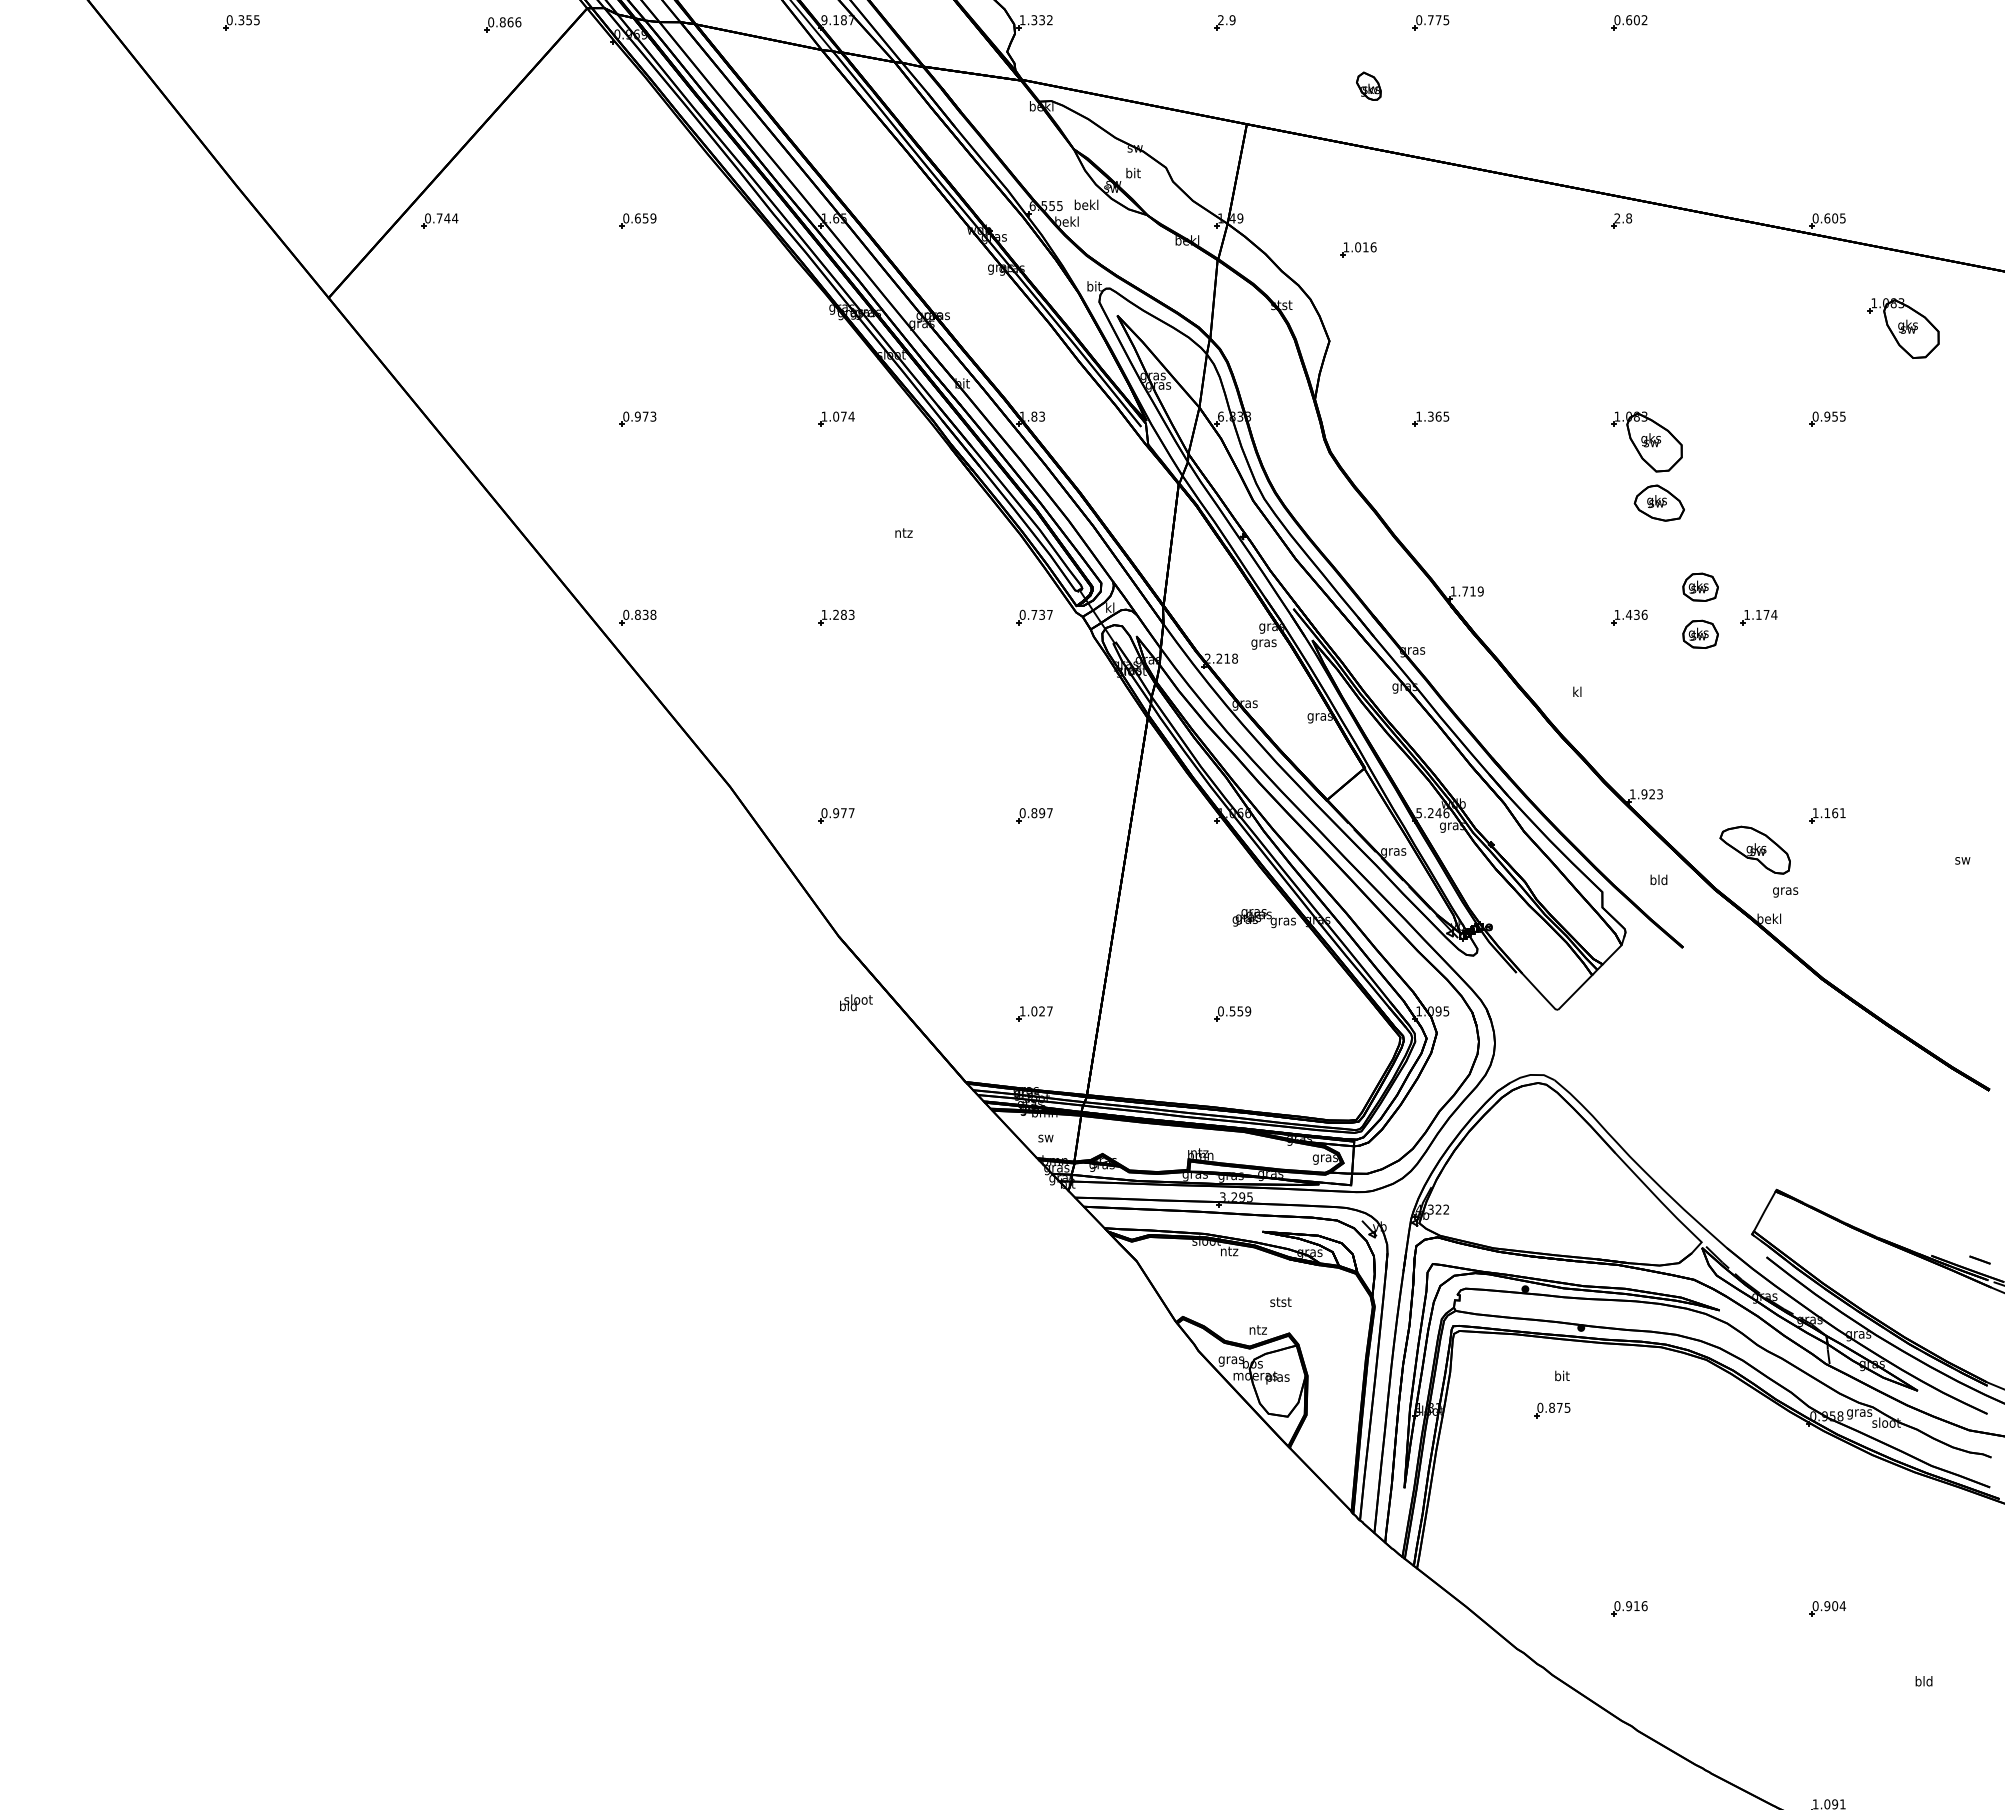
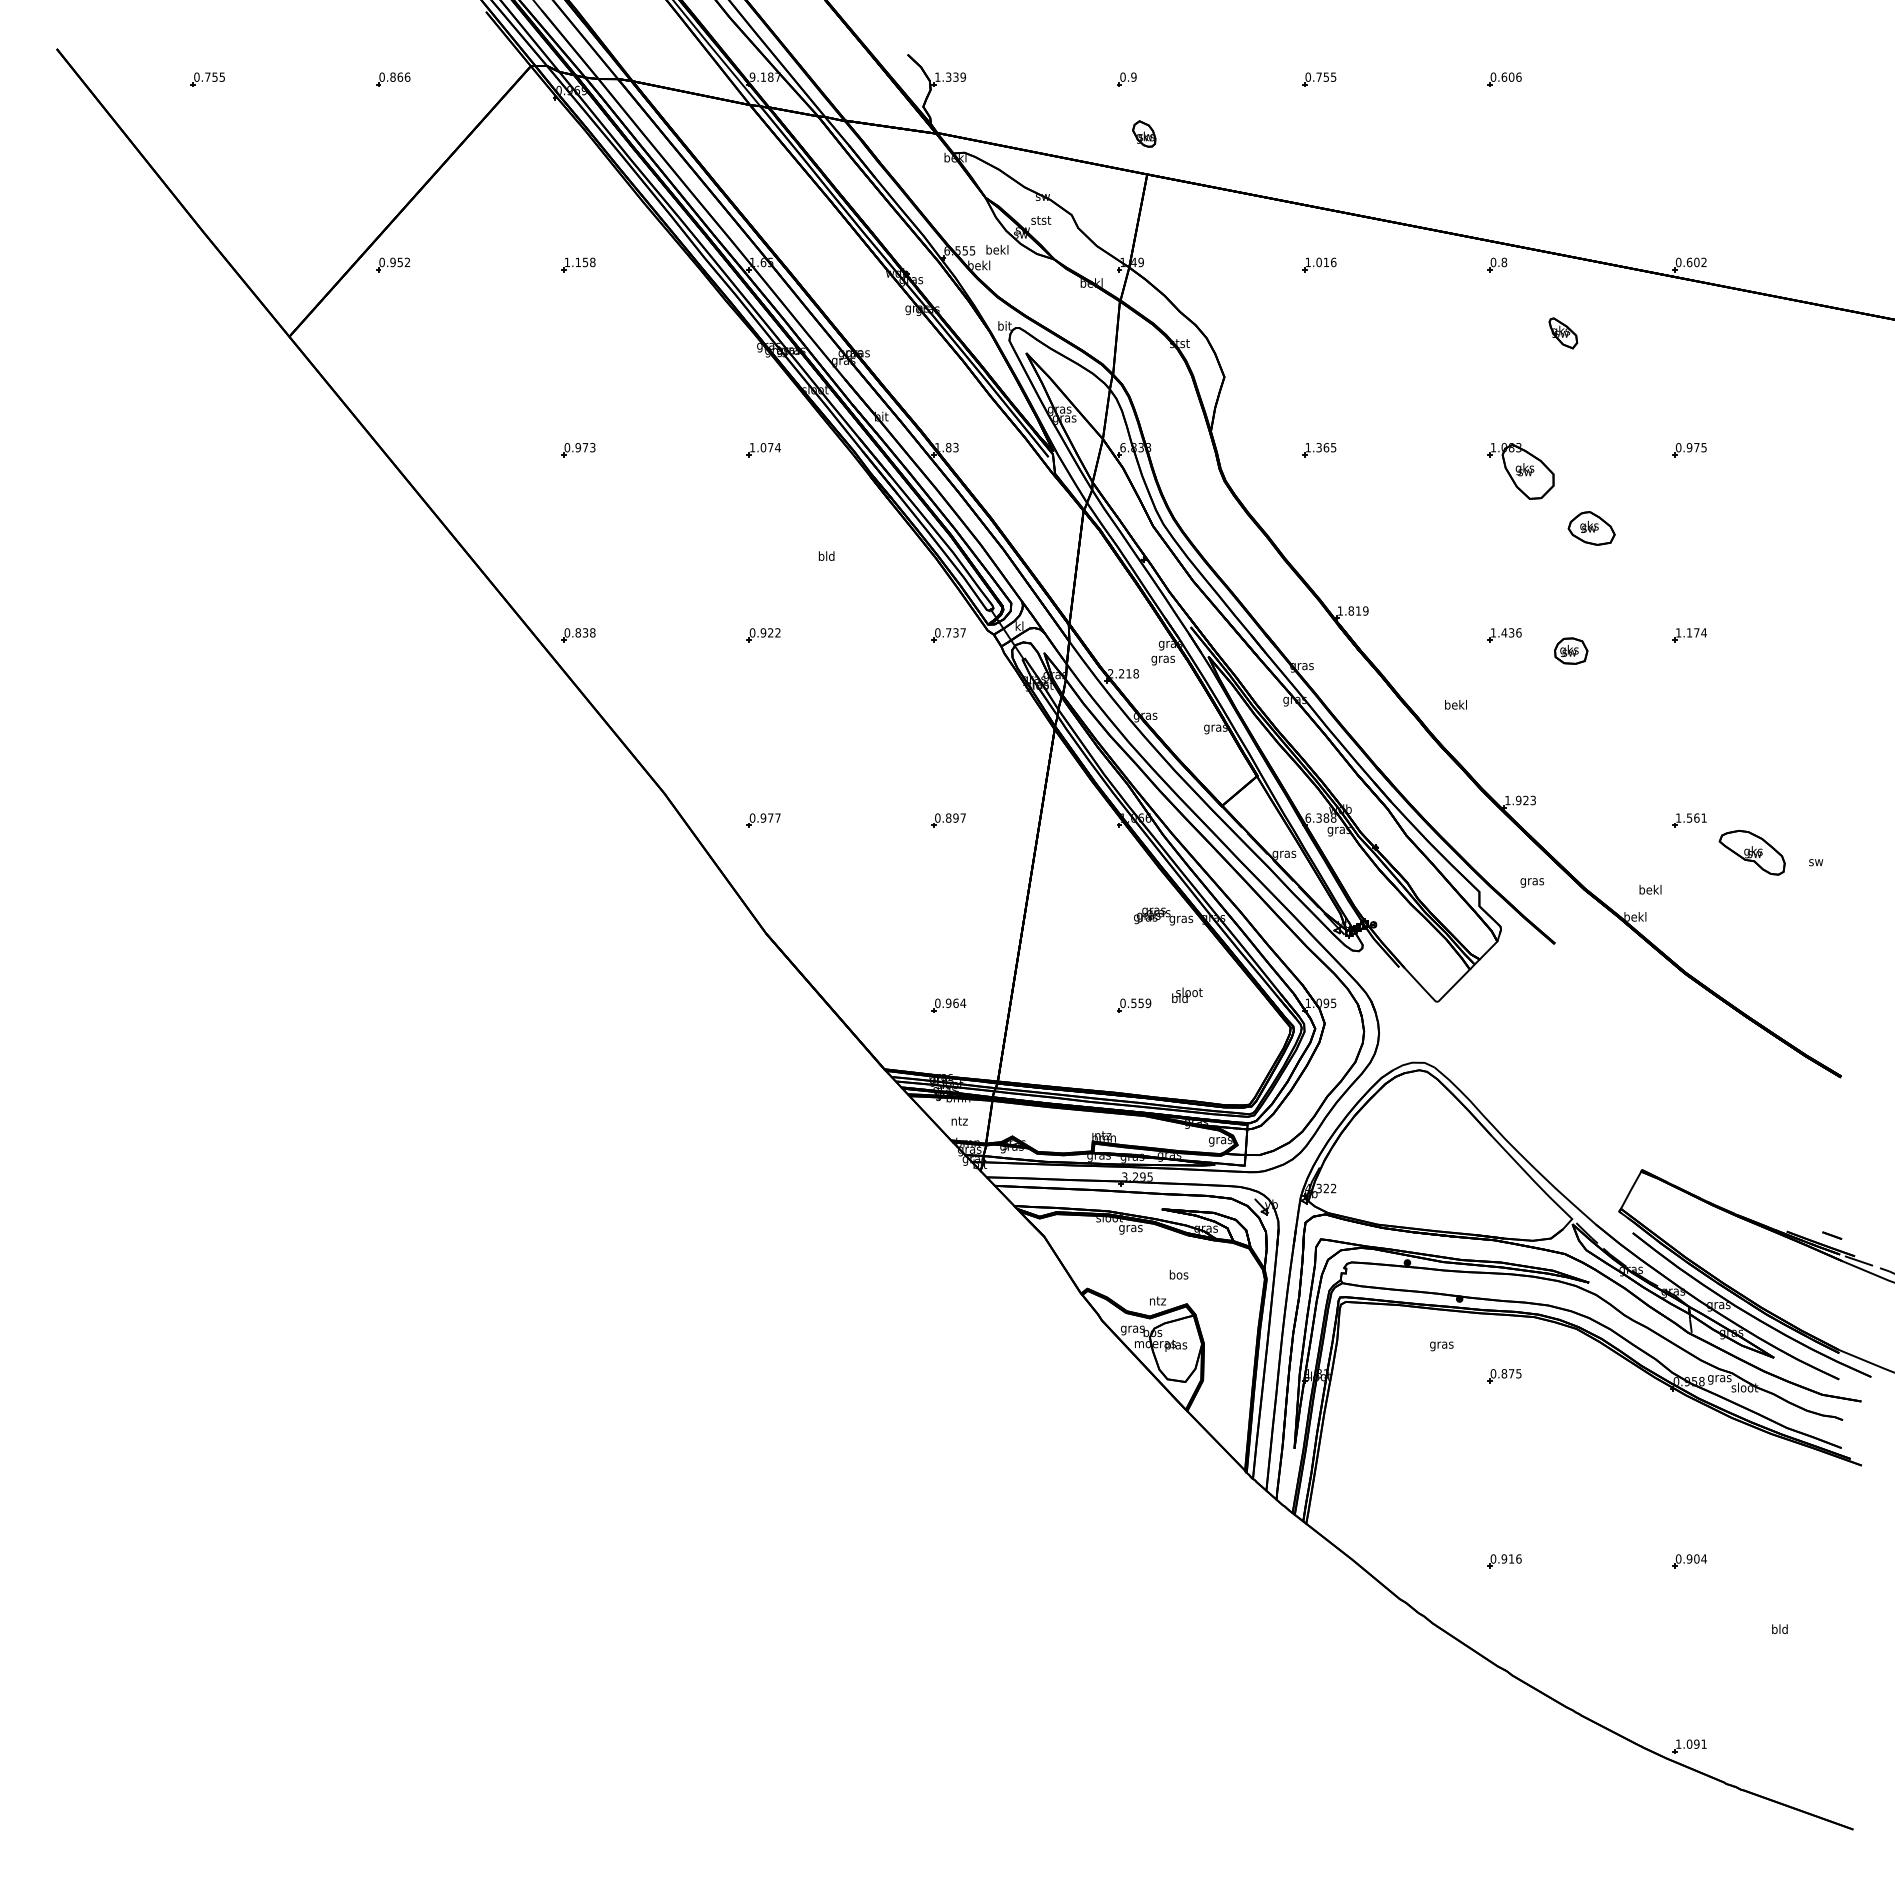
text: (241, 19) -> (207, 76), 0.355 -> 0.755
text: (1050, 19) -> (963, 76), 1.332 -> 1.339
text: (1220, 19) -> (1122, 76), 2.9 -> 0.9
text: (1437, 19) -> (1325, 76), 0.775 -> 0.755
text: (1644, 19) -> (1518, 76), 0.602 -> 0.606
part: (503, 24) -> (393, 79), moved
part: (1369, 85) -> (1144, 133), moved
text: (1133, 172) -> (1041, 219), bit -> stst
text: (447, 218) -> (400, 262), 0.744 -> 0.952
text: (639, 218) -> (579, 262), 0.659 -> 1.158
text: (1617, 218) -> (1493, 262), 2.8 -> 0.8
text: (1842, 218) -> (1703, 262), 0.605 -> 0.602
part: (1358, 249) -> (1319, 264), moved
part: (1692, 294) -> (1563, 333), added
part: (1903, 328) -> (1760, 365), removed
text: (1834, 416) -> (1696, 447), 0.955 -> 0.975
part: (1659, 503) -> (1591, 528), moved
text: (903, 532) -> (826, 555), ntz -> bld
part: (1700, 586) -> (1571, 606), removed
text: (1465, 590) -> (1351, 610), 1.719 -> 1.819
text: (837, 614) -> (764, 632), 1.283 -> 0.922
part: (1758, 617) -> (1689, 635), moved
text: (1576, 691) -> (1455, 704), kl -> bekl
text: (1432, 812) -> (1320, 817), 5.246 -> 6.388
text: (1827, 812) -> (1689, 817), 1.161 -> 1.561
part: (1754, 849) -> (1751, 852), moved
text: (1659, 881) -> (1532, 881), bld -> gras
text: (1785, 890) -> (1650, 890), gras -> bekl
text: (856, 1003) -> (1187, 995), moved
text: (1036, 1011) -> (950, 1003), 1.027 -> 0.964
text: (1045, 1136) -> (959, 1120), sw -> ntz
text: (1228, 1252) -> (1130, 1228), ntz -> gras
text: (1280, 1301) -> (1178, 1274), stst -> bos
text: (1561, 1377) -> (1441, 1345), bit -> gras
part: (1552, 1410) -> (1504, 1376), moved

